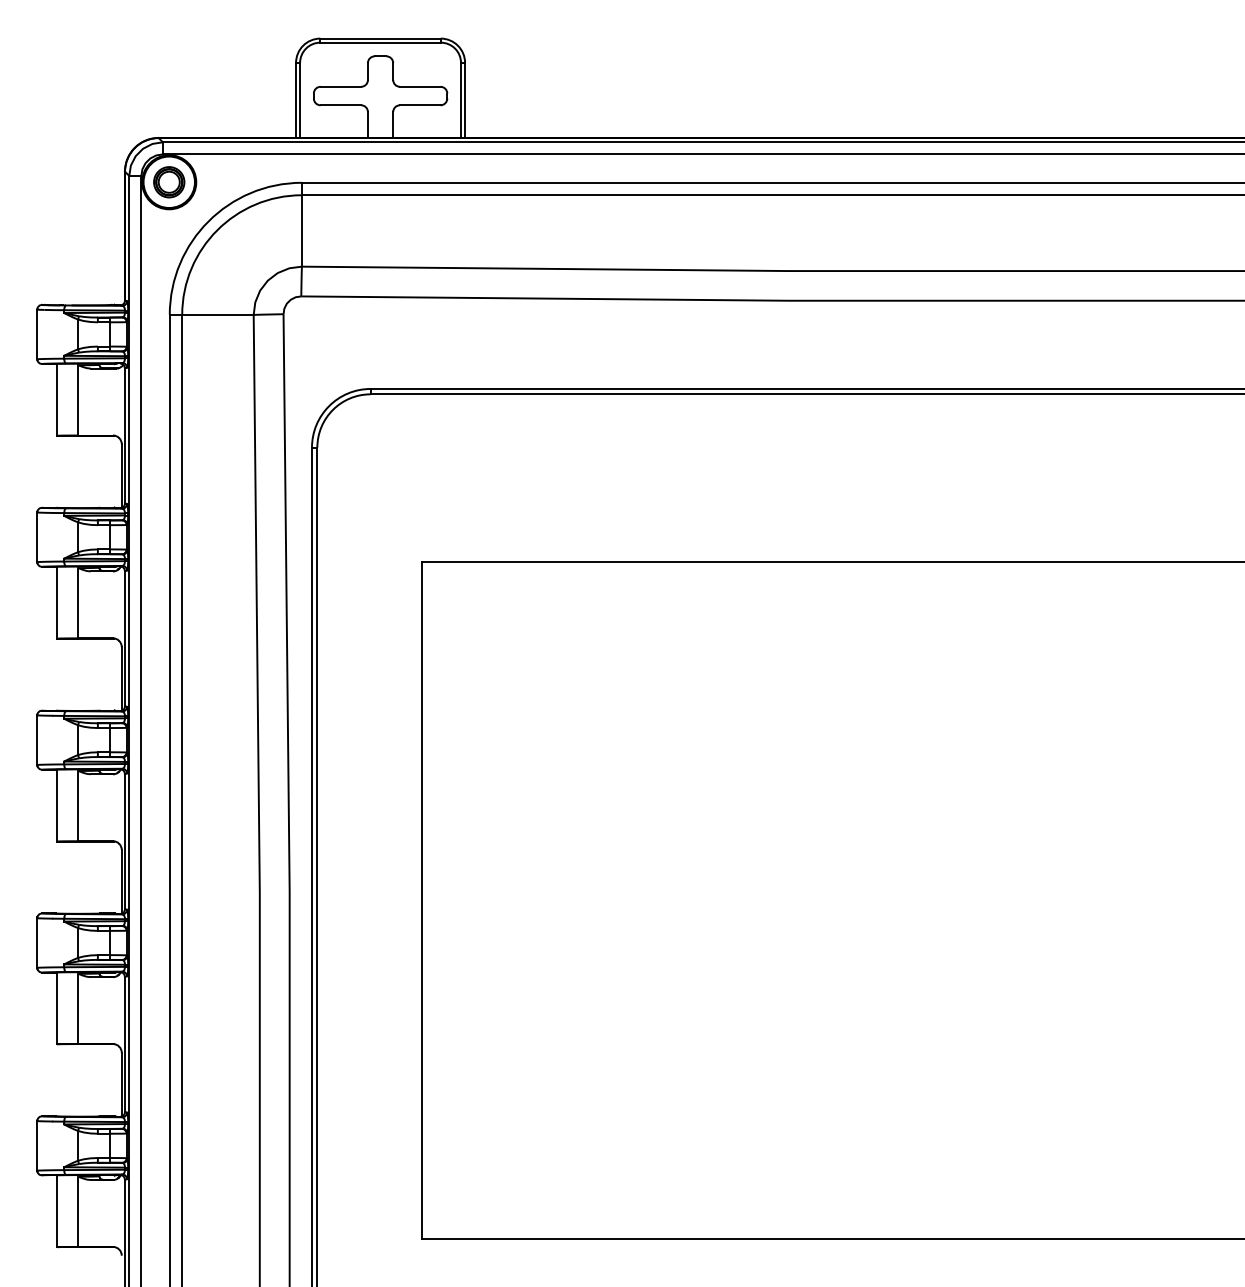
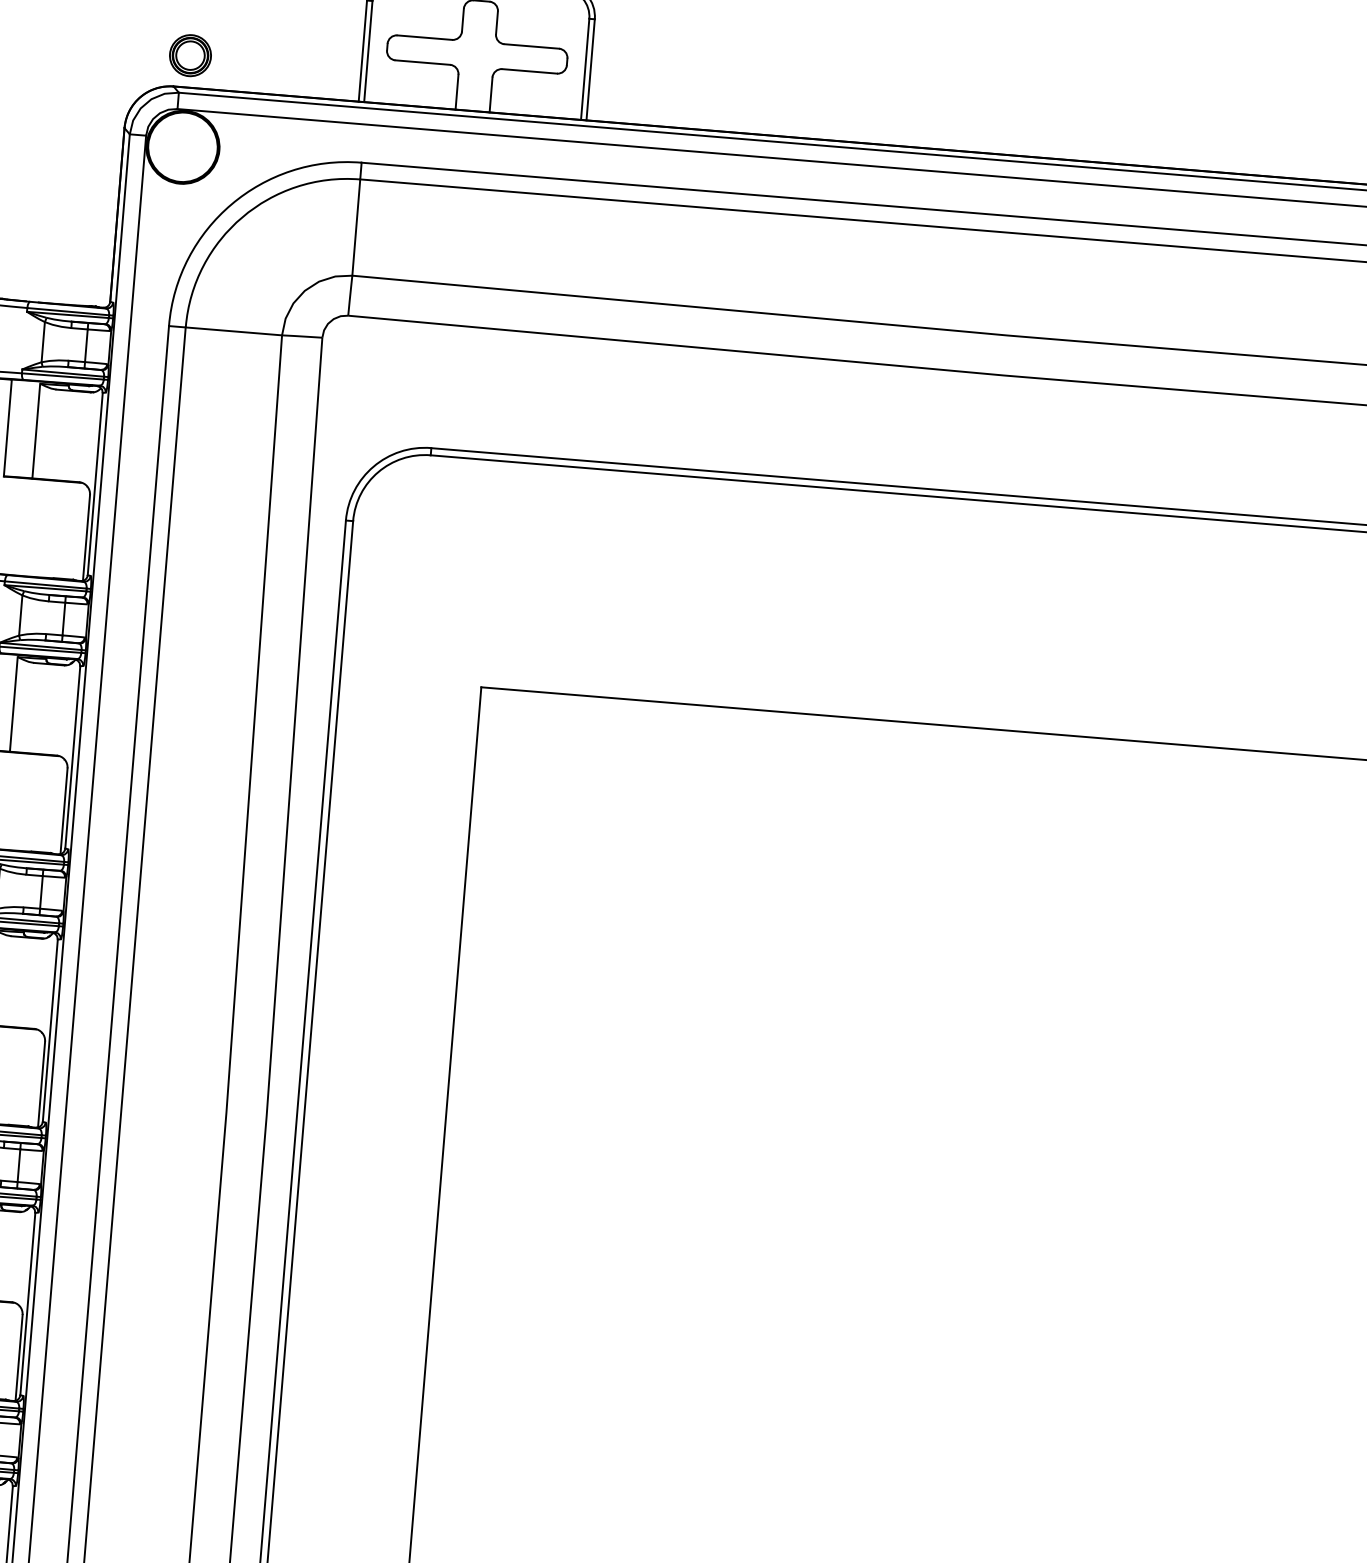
part: (169, 182) -> (190, 55), moved

